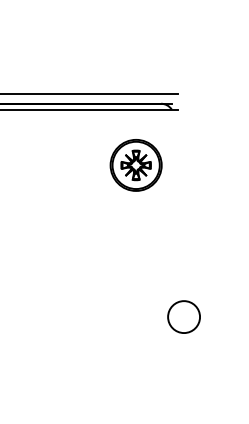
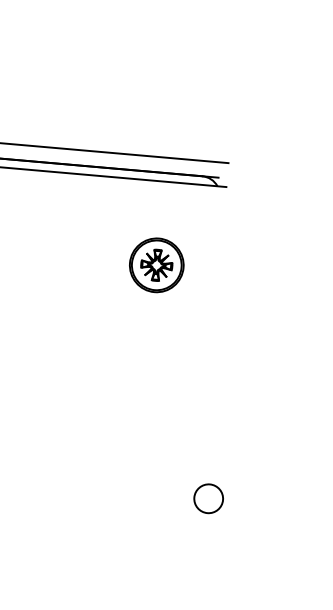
part: (135, 165) -> (155, 265), size x0.7
circle: (183, 316) -> (207, 497), size x0.6

